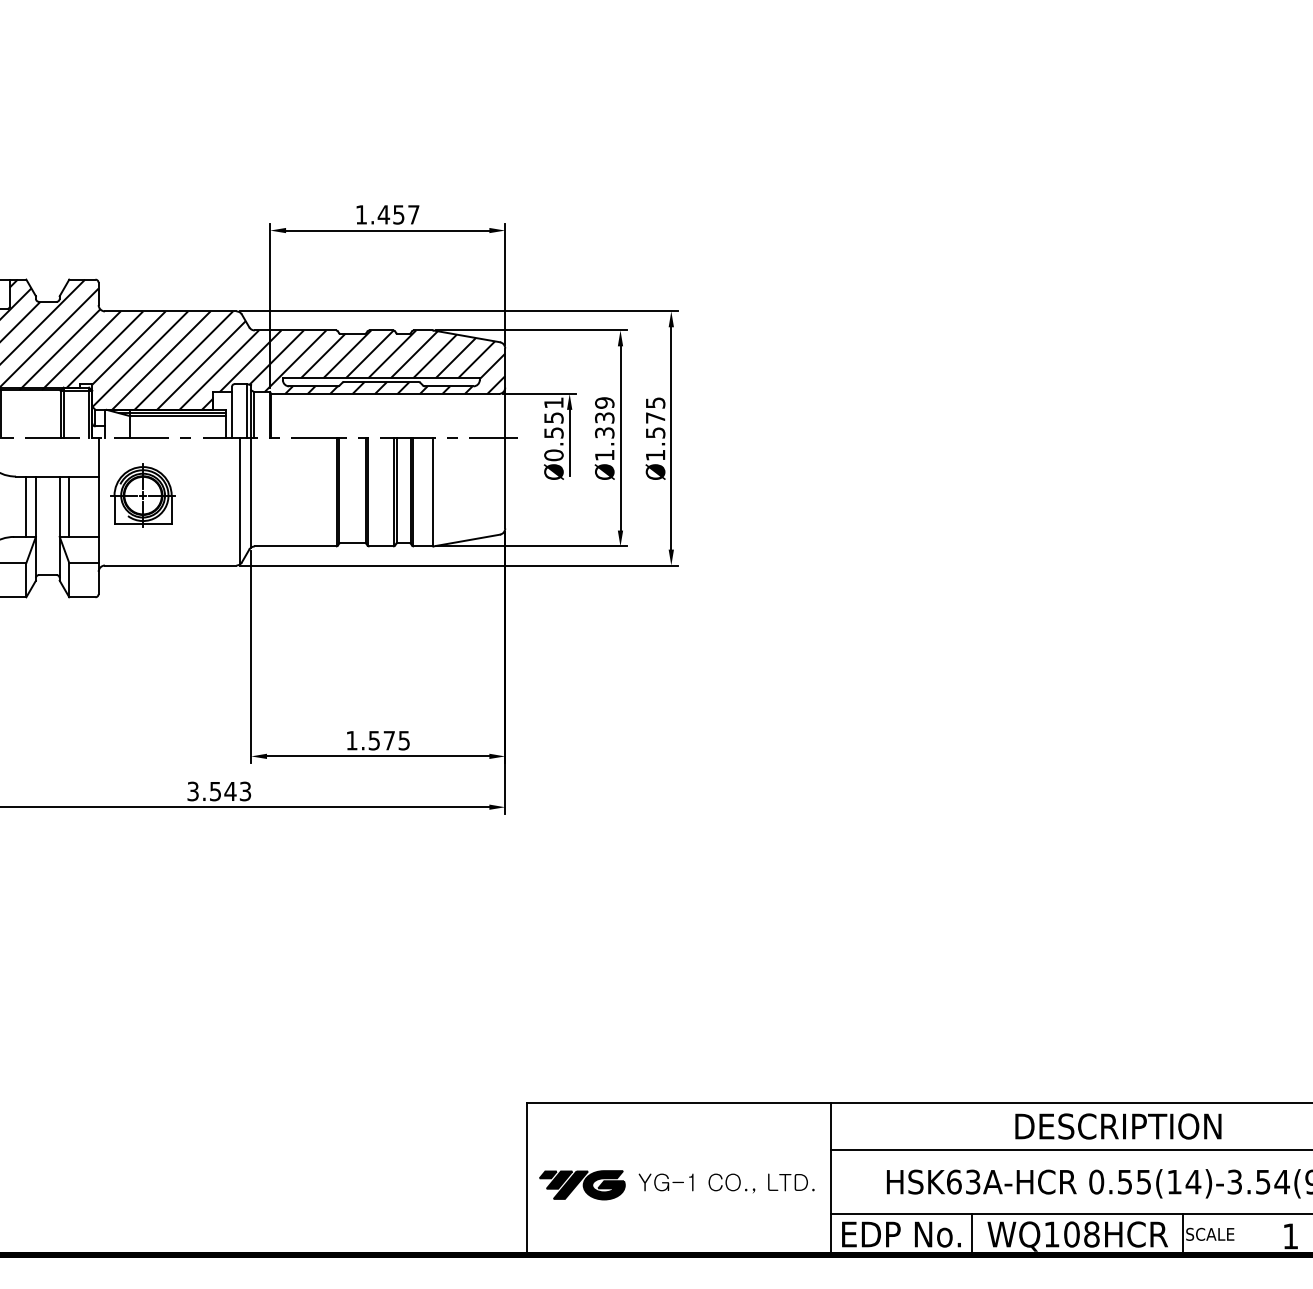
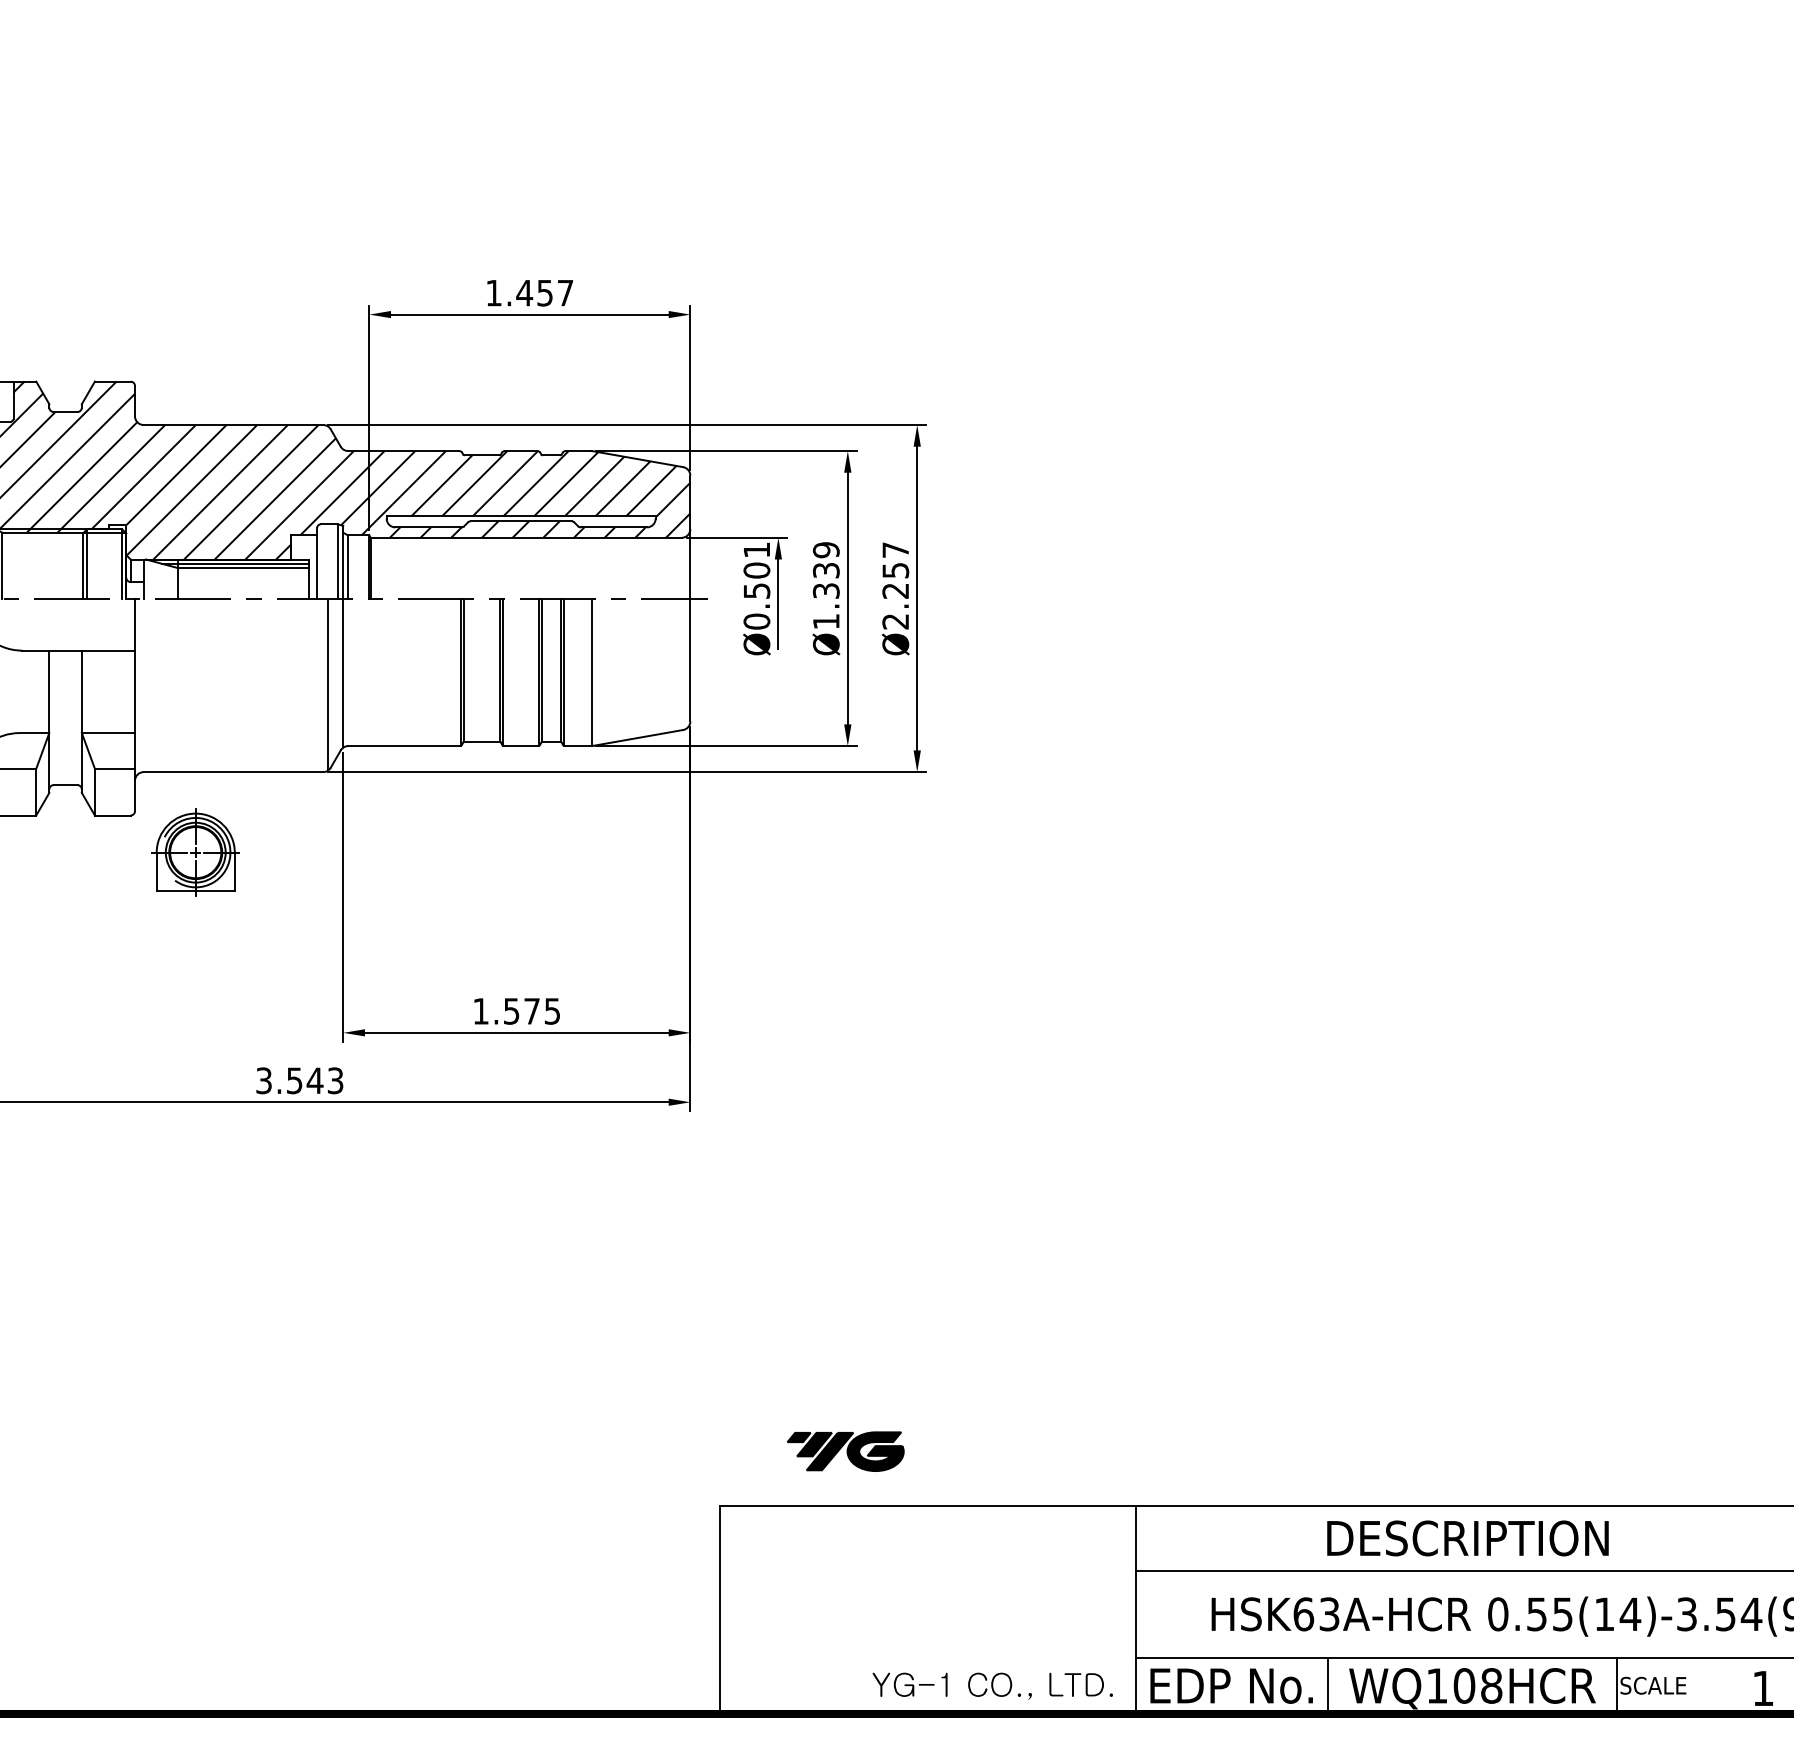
text: (553, 417) -> (756, 570), Ø0.551 -> Ø0.501
text: (655, 428) -> (895, 585), Ø1.575 -> Ø2.257
part: (142, 495) -> (195, 852), moved
line: (26, 506) -> (36, 691), removed
line: (68, 506) -> (94, 691), removed
text: (1118, 1126) -> (1467, 1538), moved
text: (726, 1182) -> (992, 1685), moved
part: (582, 1185) -> (845, 1451), moved

